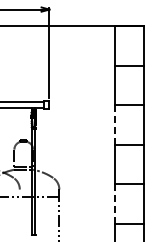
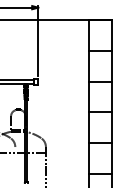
line: (114, 124) -> (88, 96), dashed -> solid
line: (114, 203) -> (88, 157), dashed -> solid

